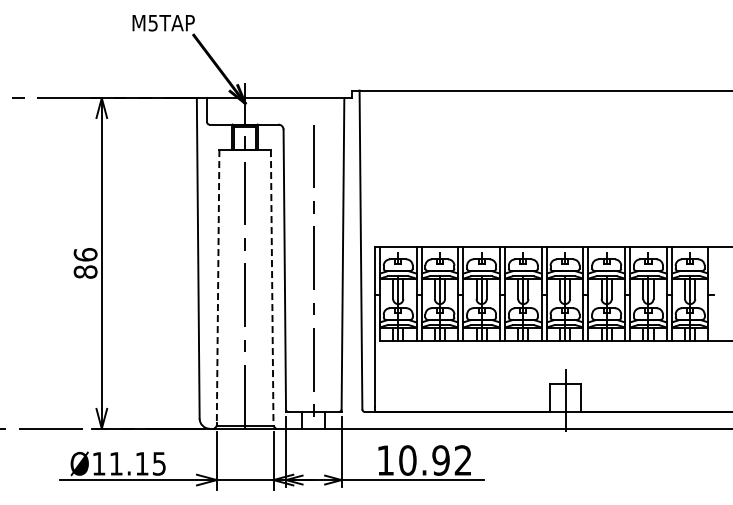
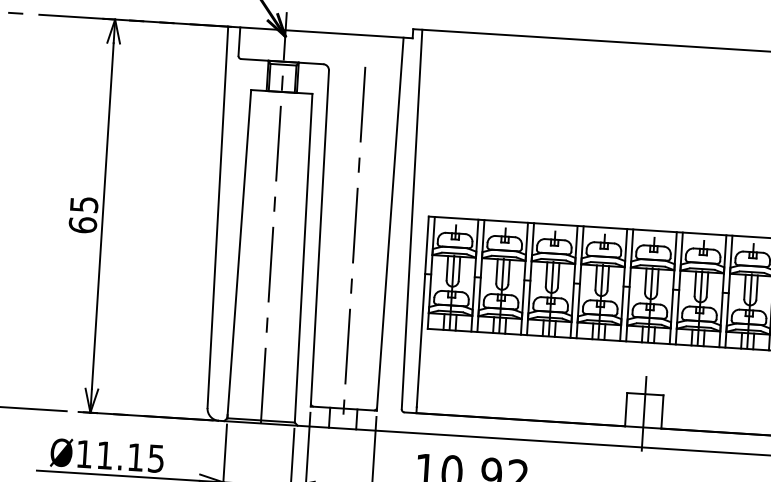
text: (85, 263) -> (83, 214), 86 -> 65
line: (218, 288) -> (239, 254), dashed -> solid
line: (272, 288) -> (303, 258), dashed -> solid

